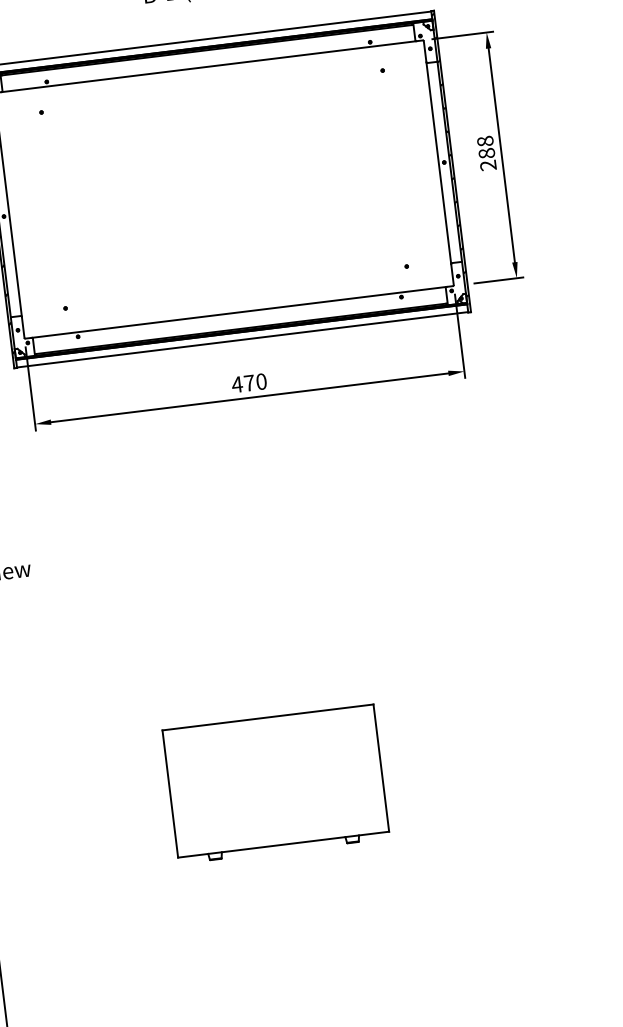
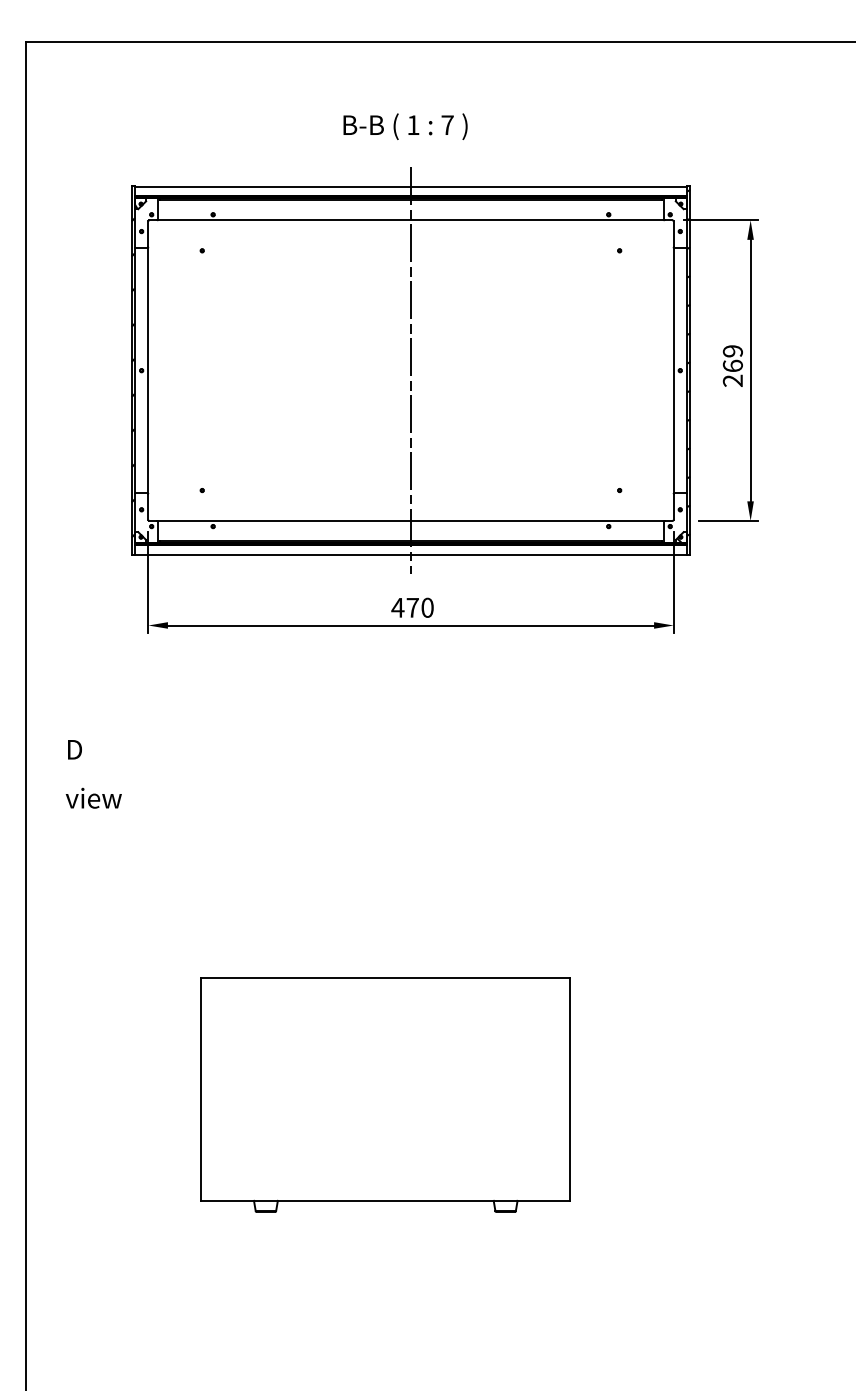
text: (485, 147) -> (732, 358), 288 -> 269
line: (223, 189) -> (410, 370), added
part: (275, 783) -> (385, 1094), size x1.43

